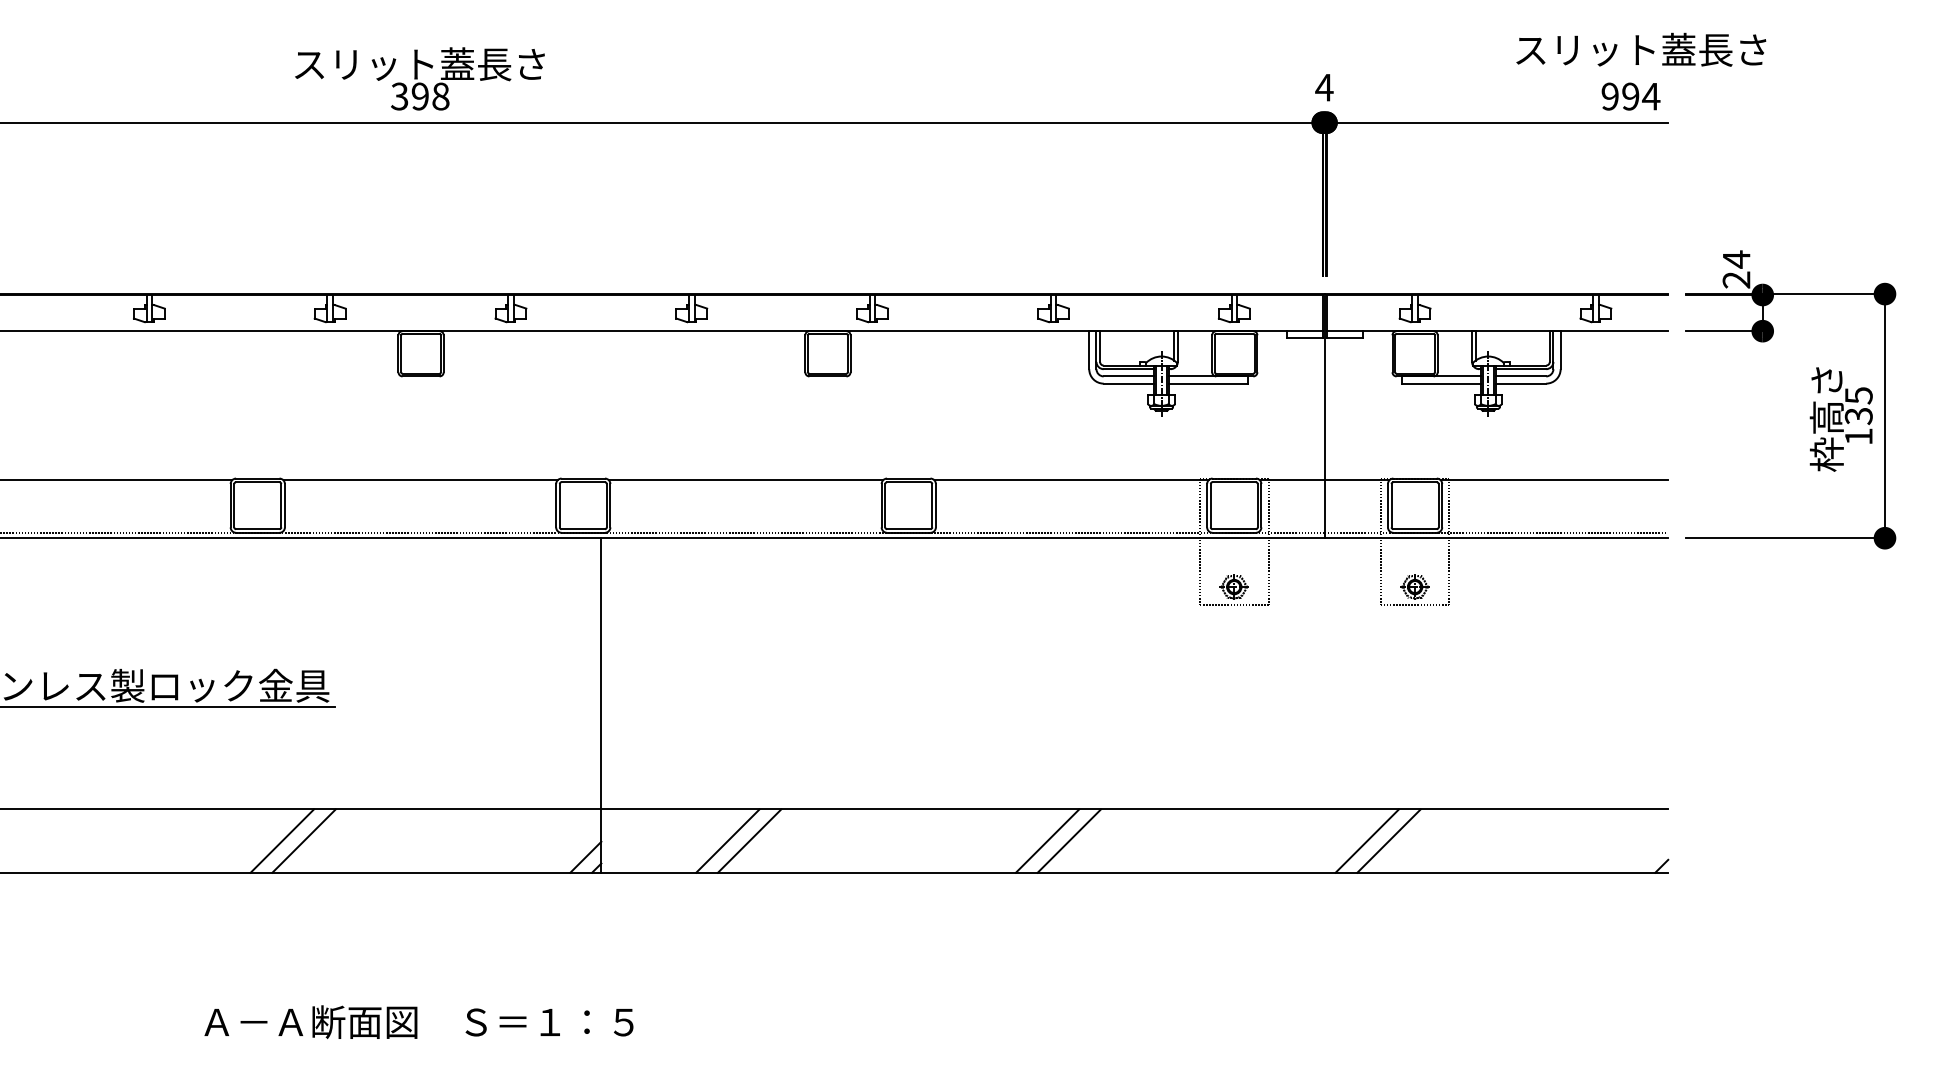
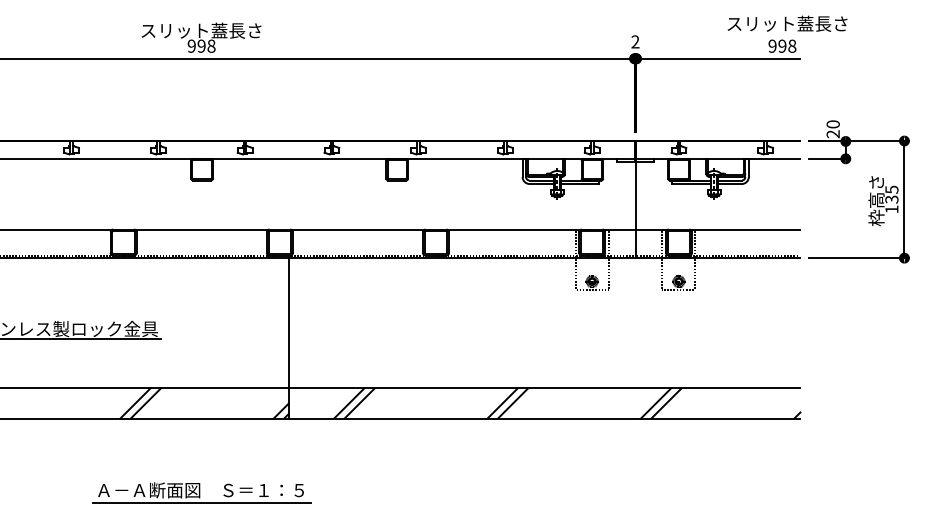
text: (1324, 86) -> (635, 41), 4 -> 2
text: (1649, 95) -> (791, 45), 994 -> 998
text: (399, 97) -> (191, 46), 398 -> 998
text: (1735, 259) -> (832, 124), 24 -> 20
line: (420, 1049) -> (201, 503), added

